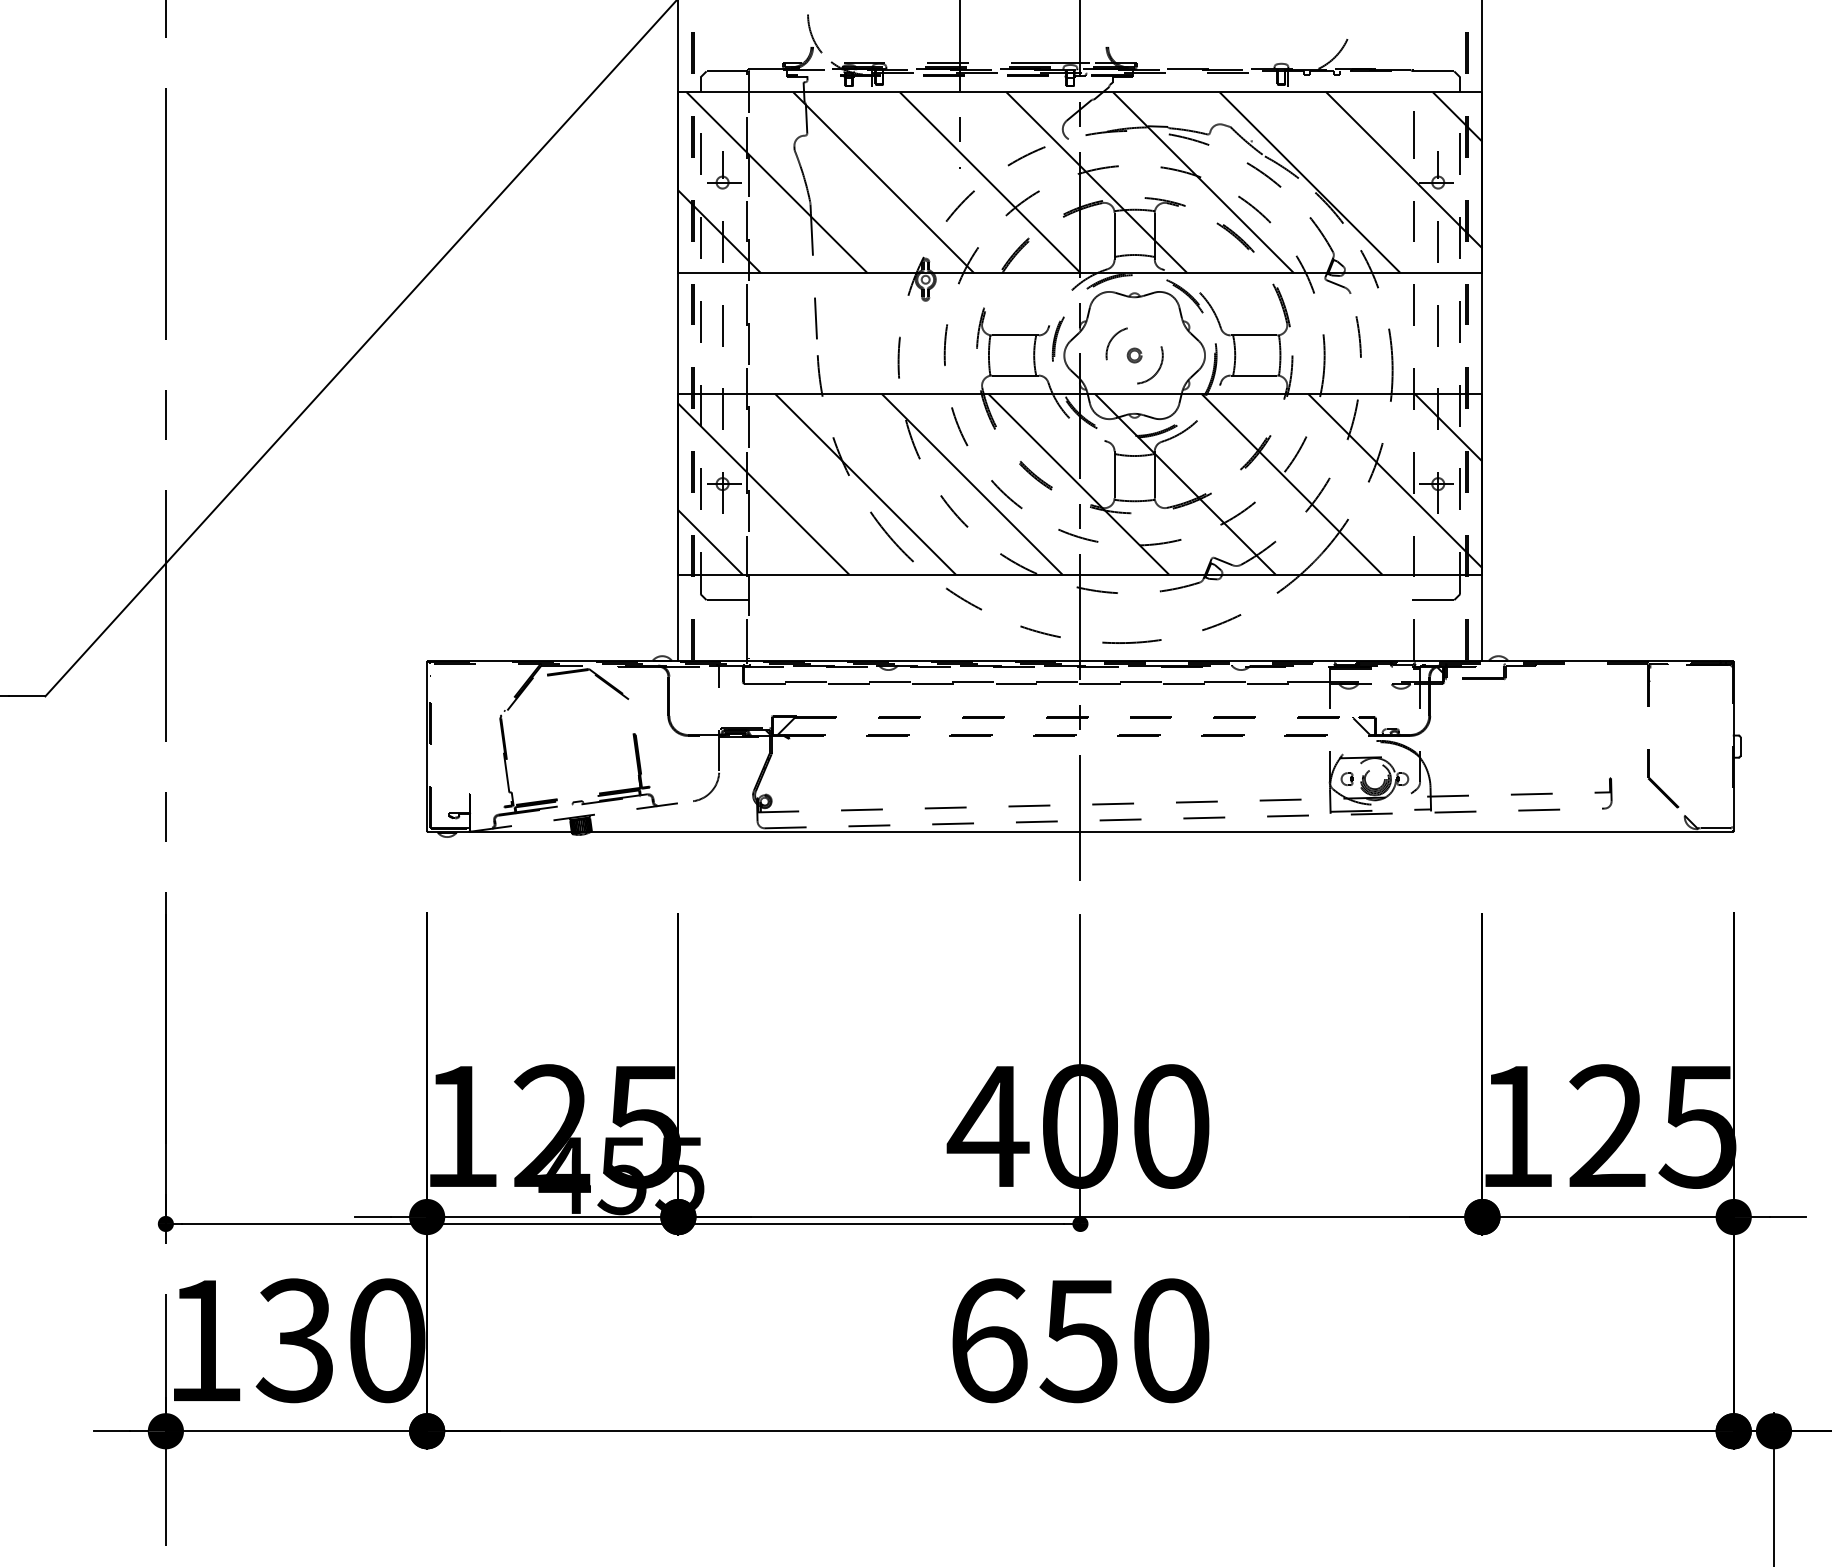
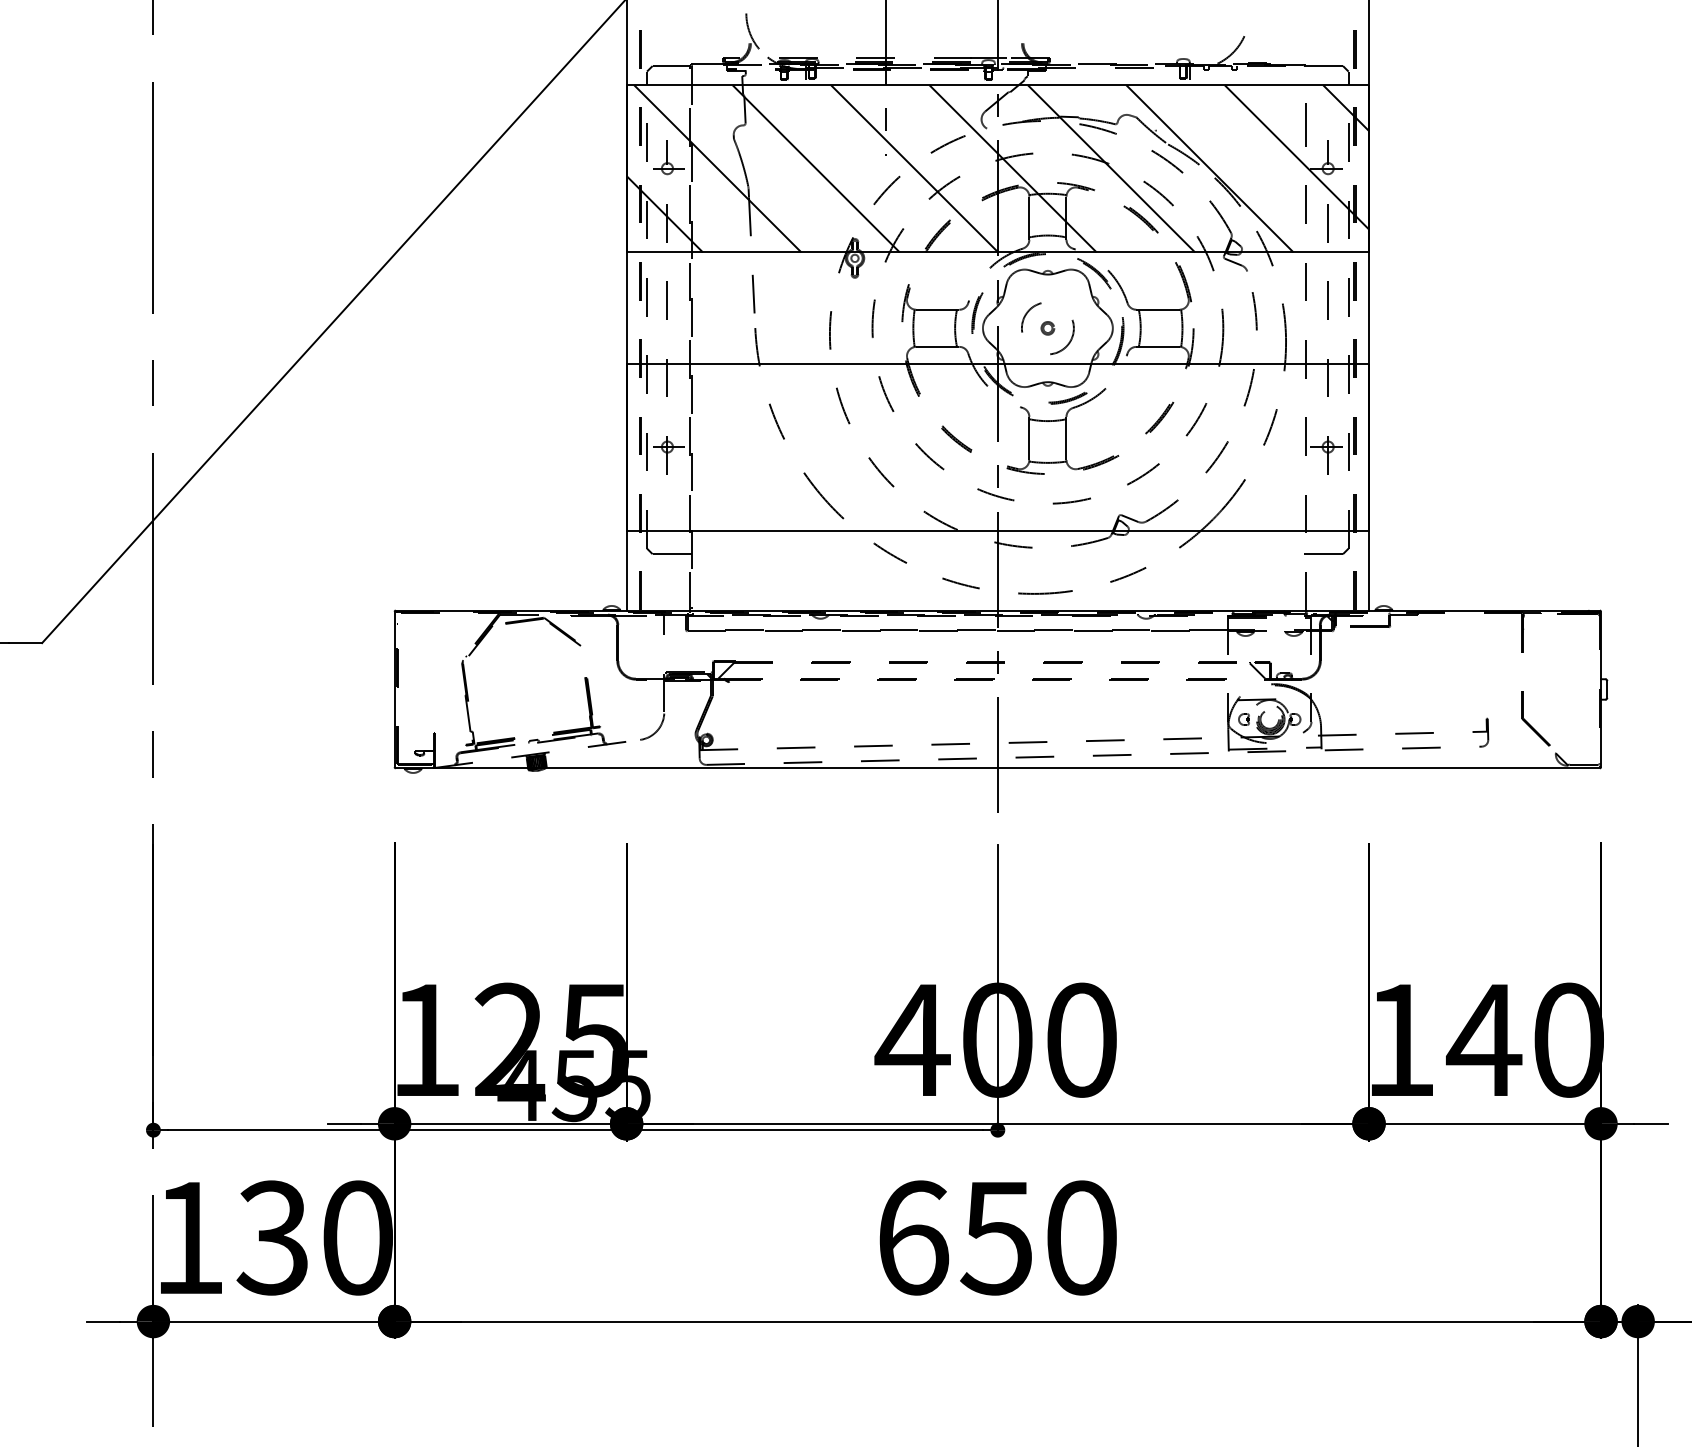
hatch: (1080, 483) -> (997, 446), removed
text: (1650, 1126) -> (1524, 1040), 125 -> 140

